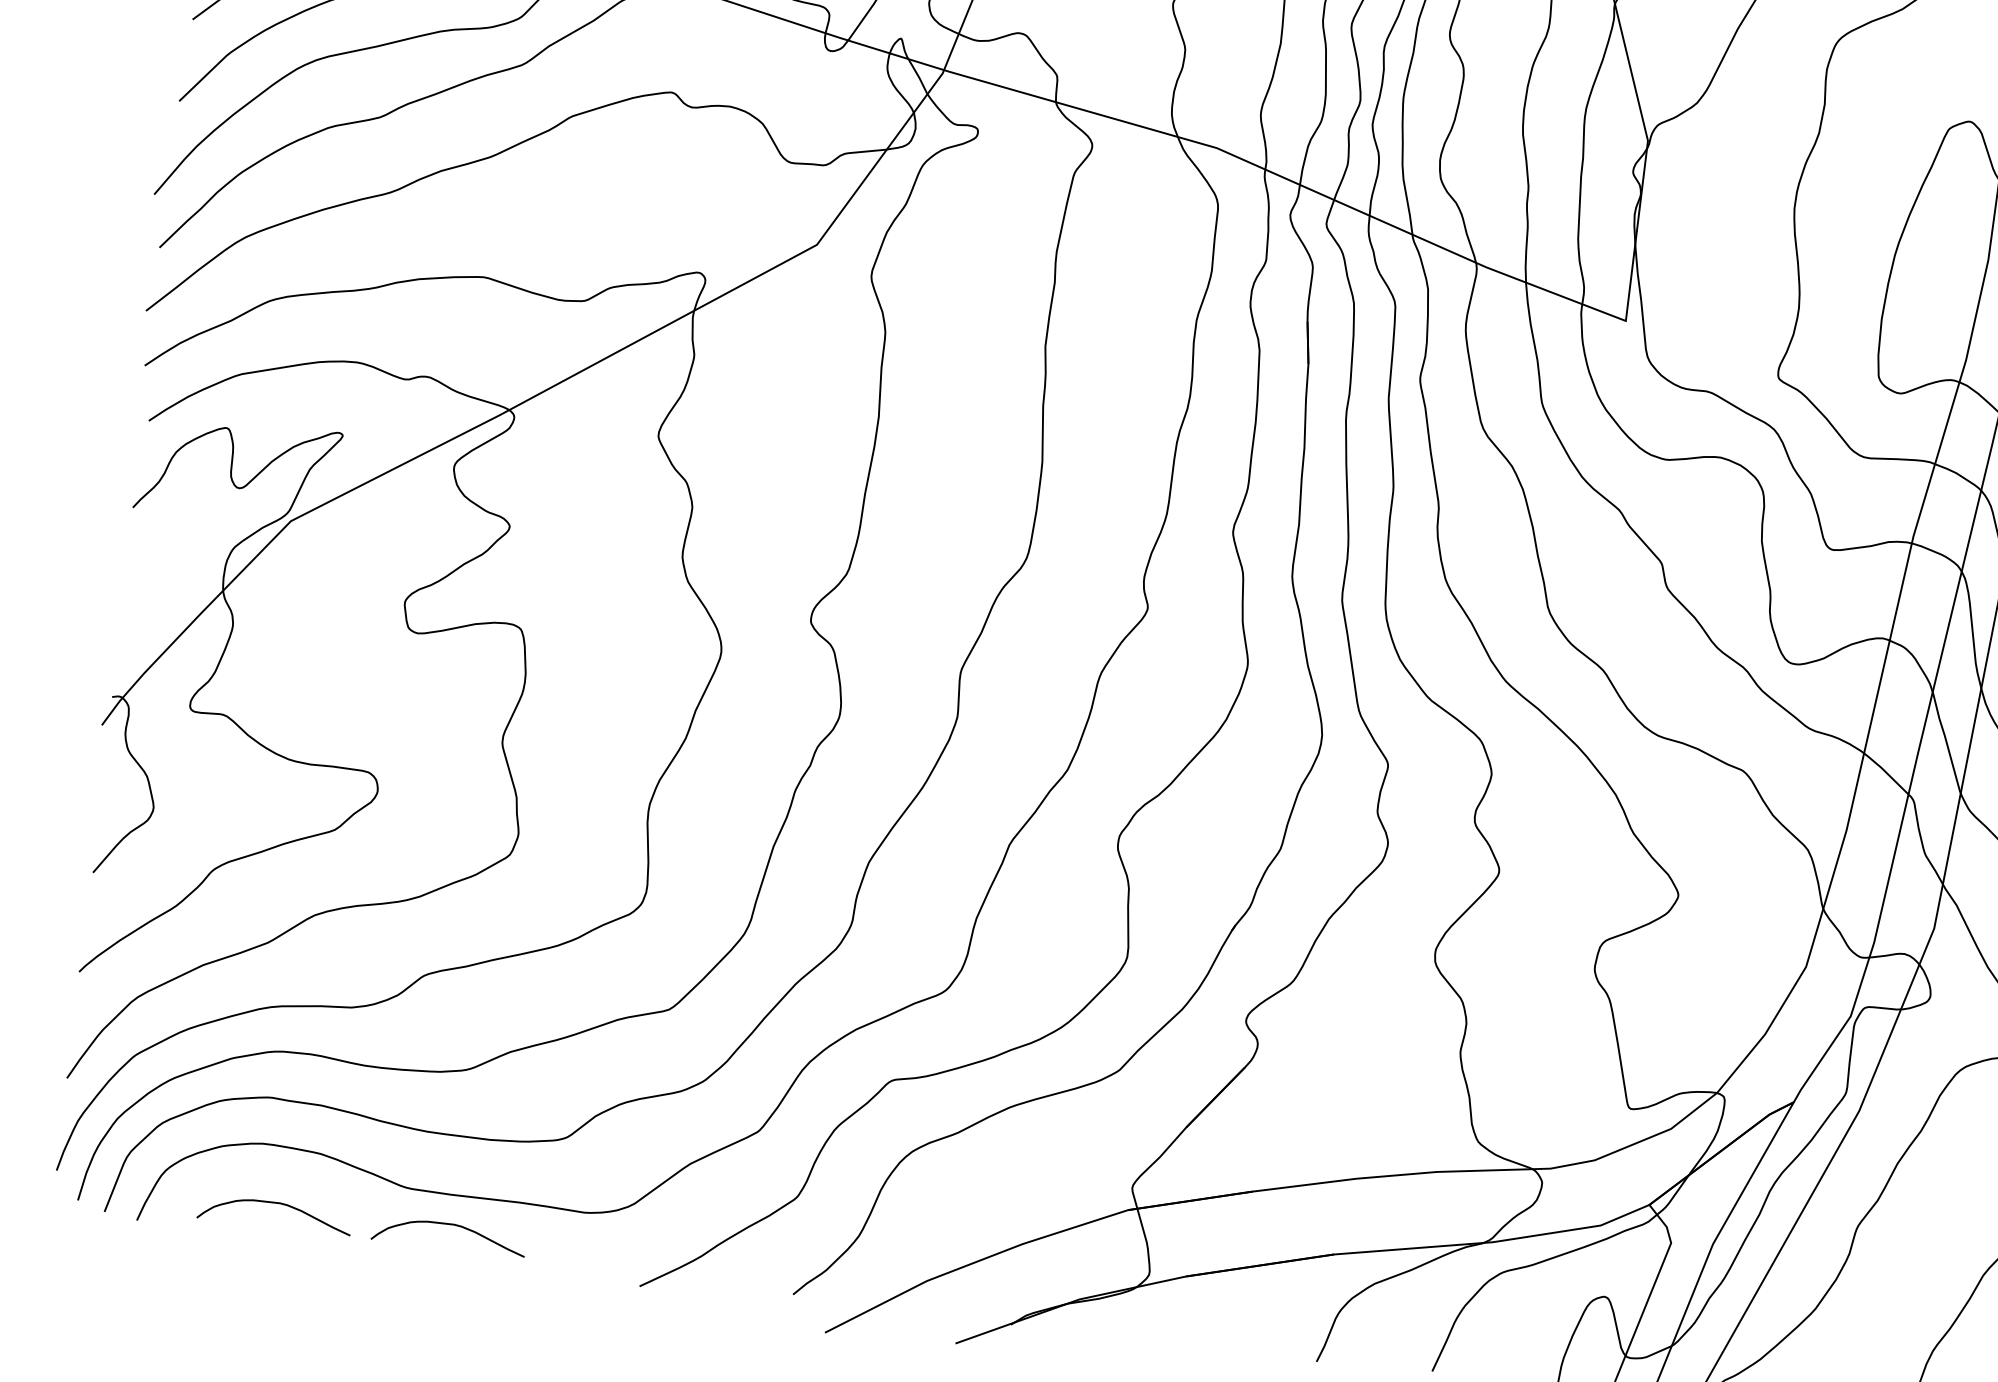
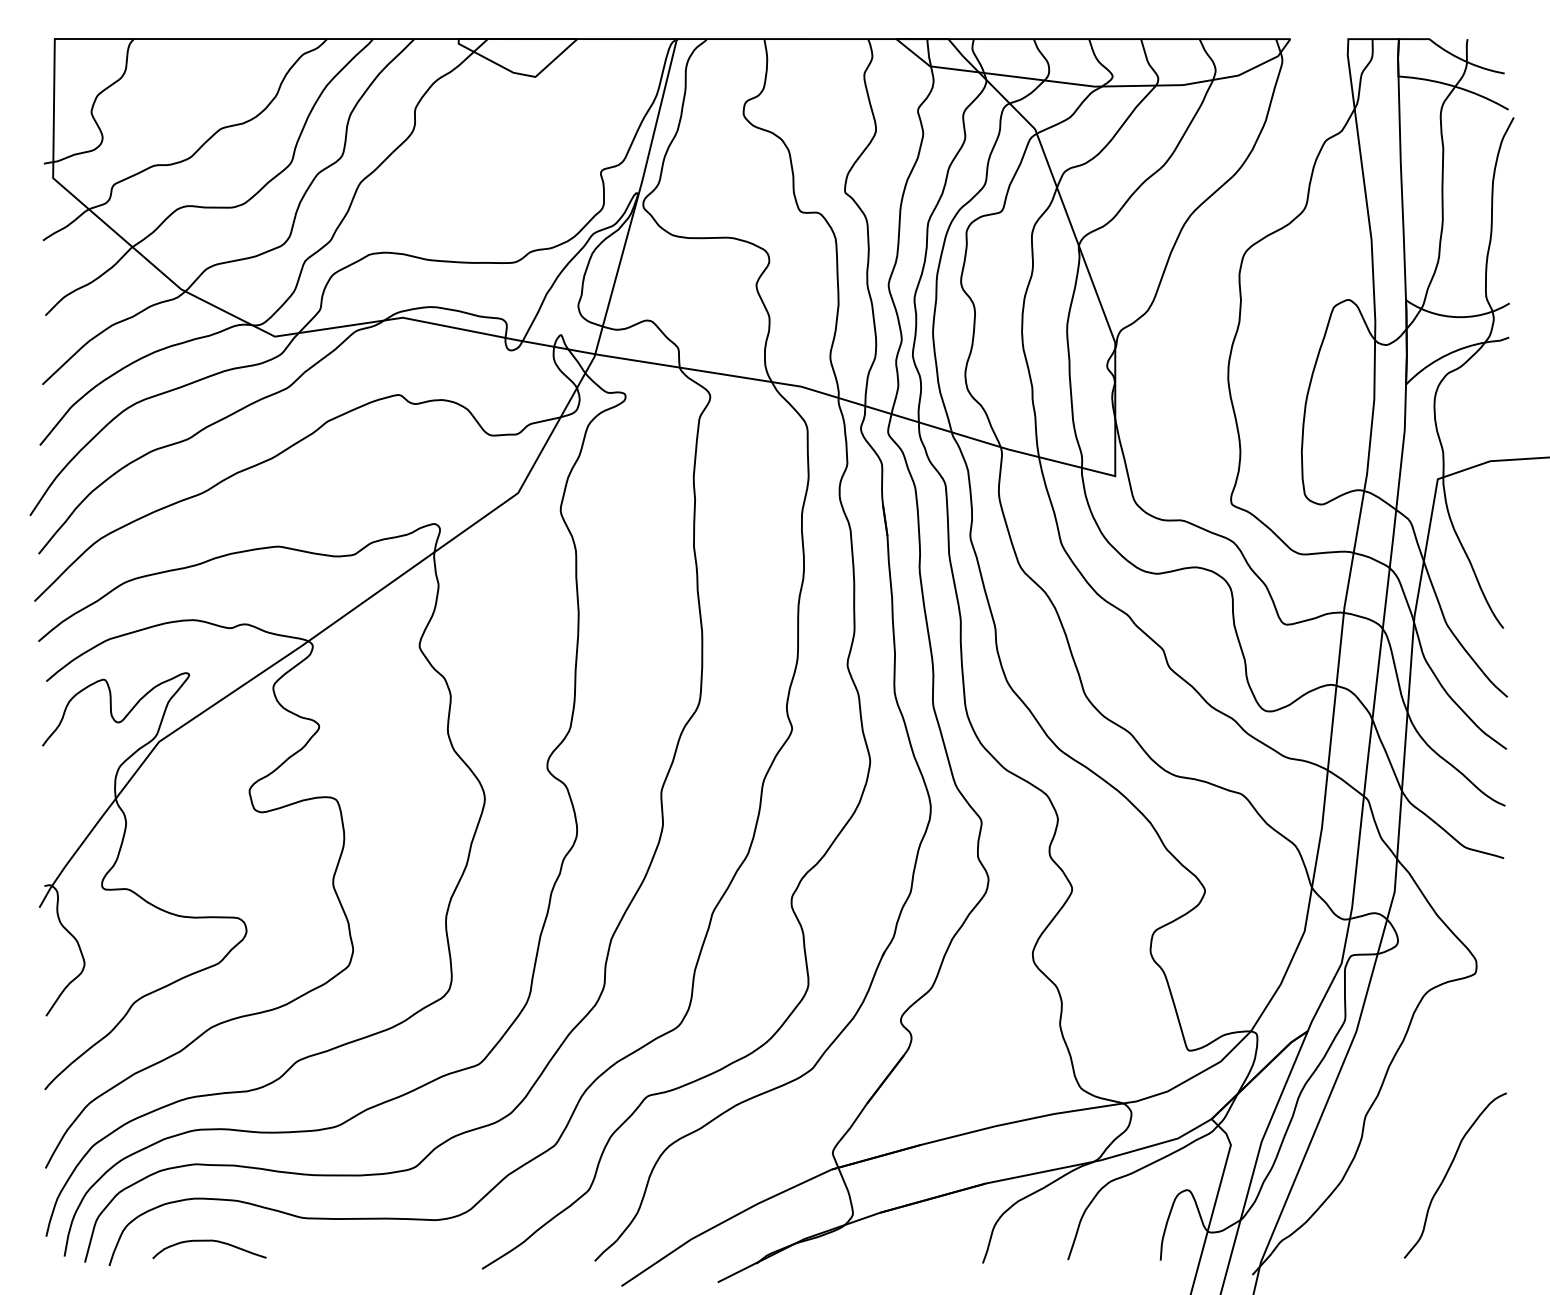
curve: (450, 1225) -> (338, 1241), removed

